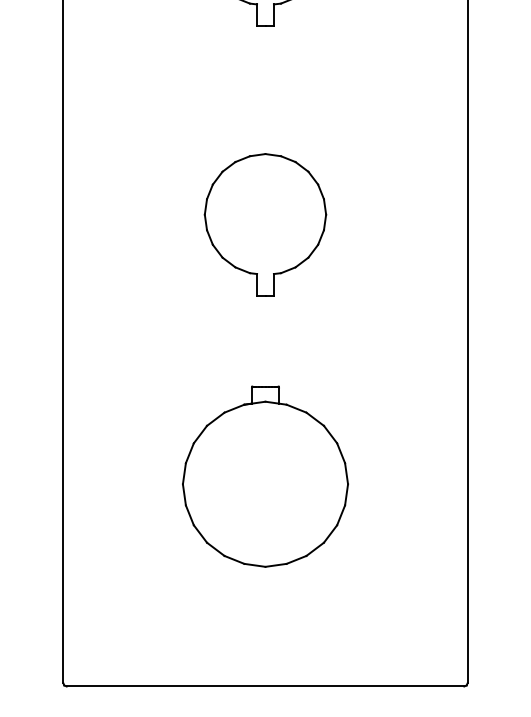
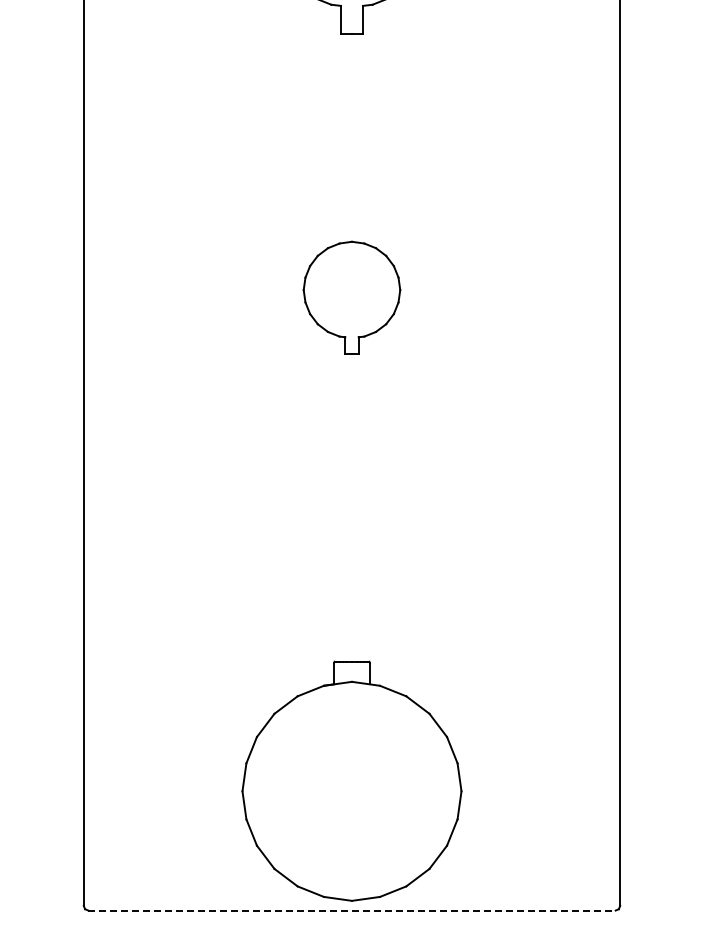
part: (265, 224) -> (351, 297), size x0.6
part: (265, 476) -> (351, 780), moved
line: (265, 686) -> (351, 910), solid -> dashed

